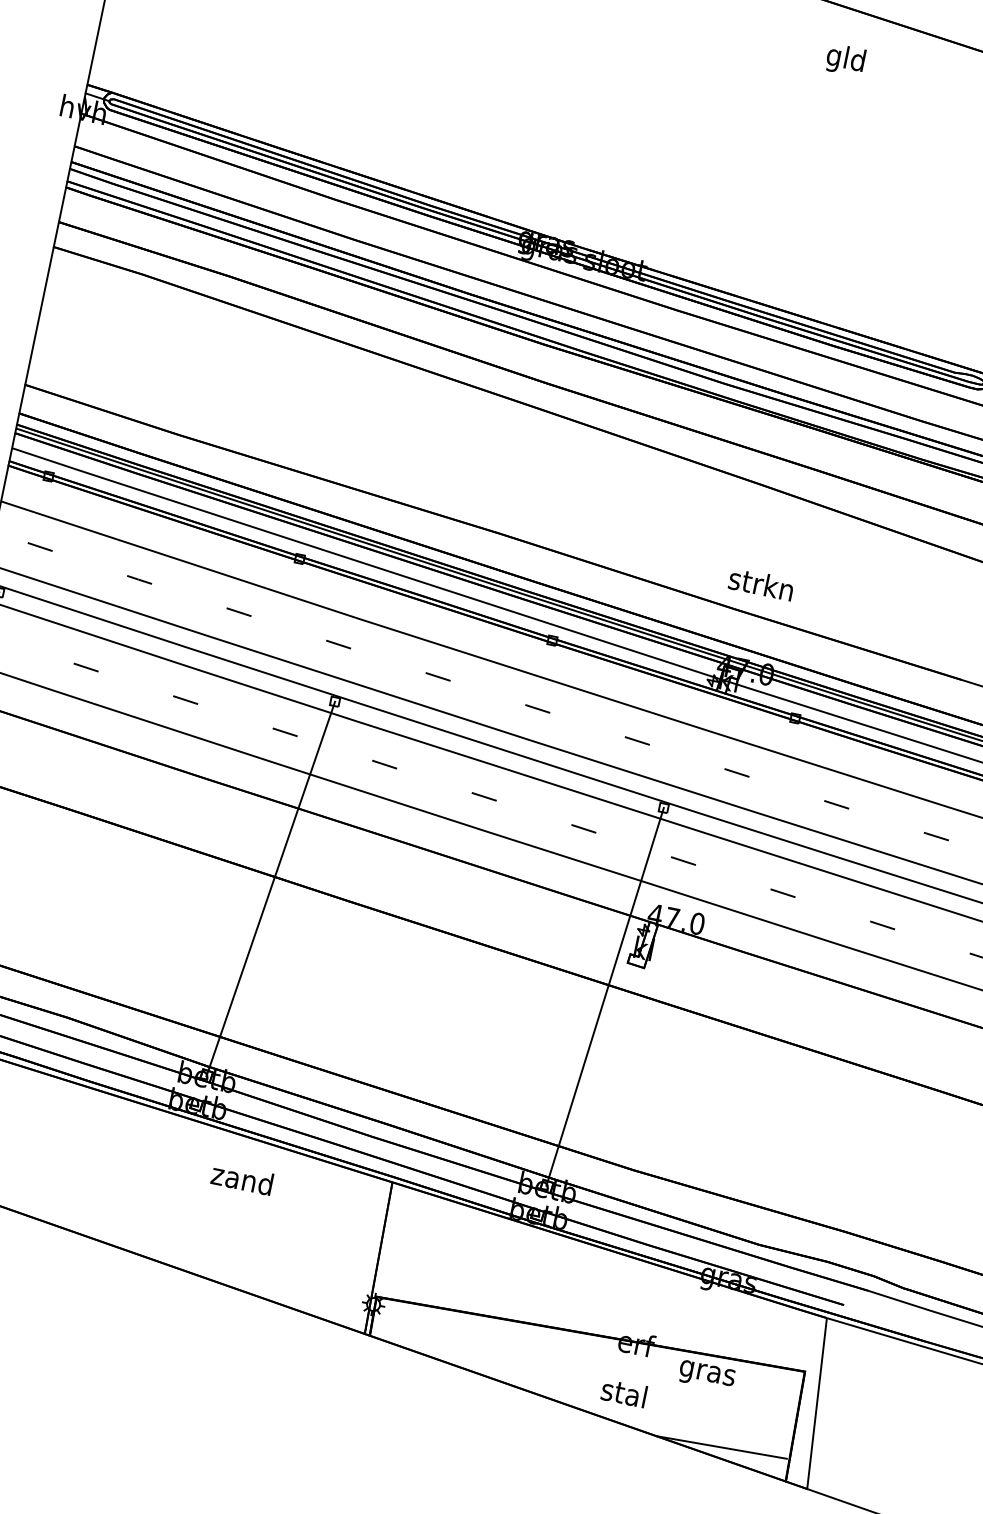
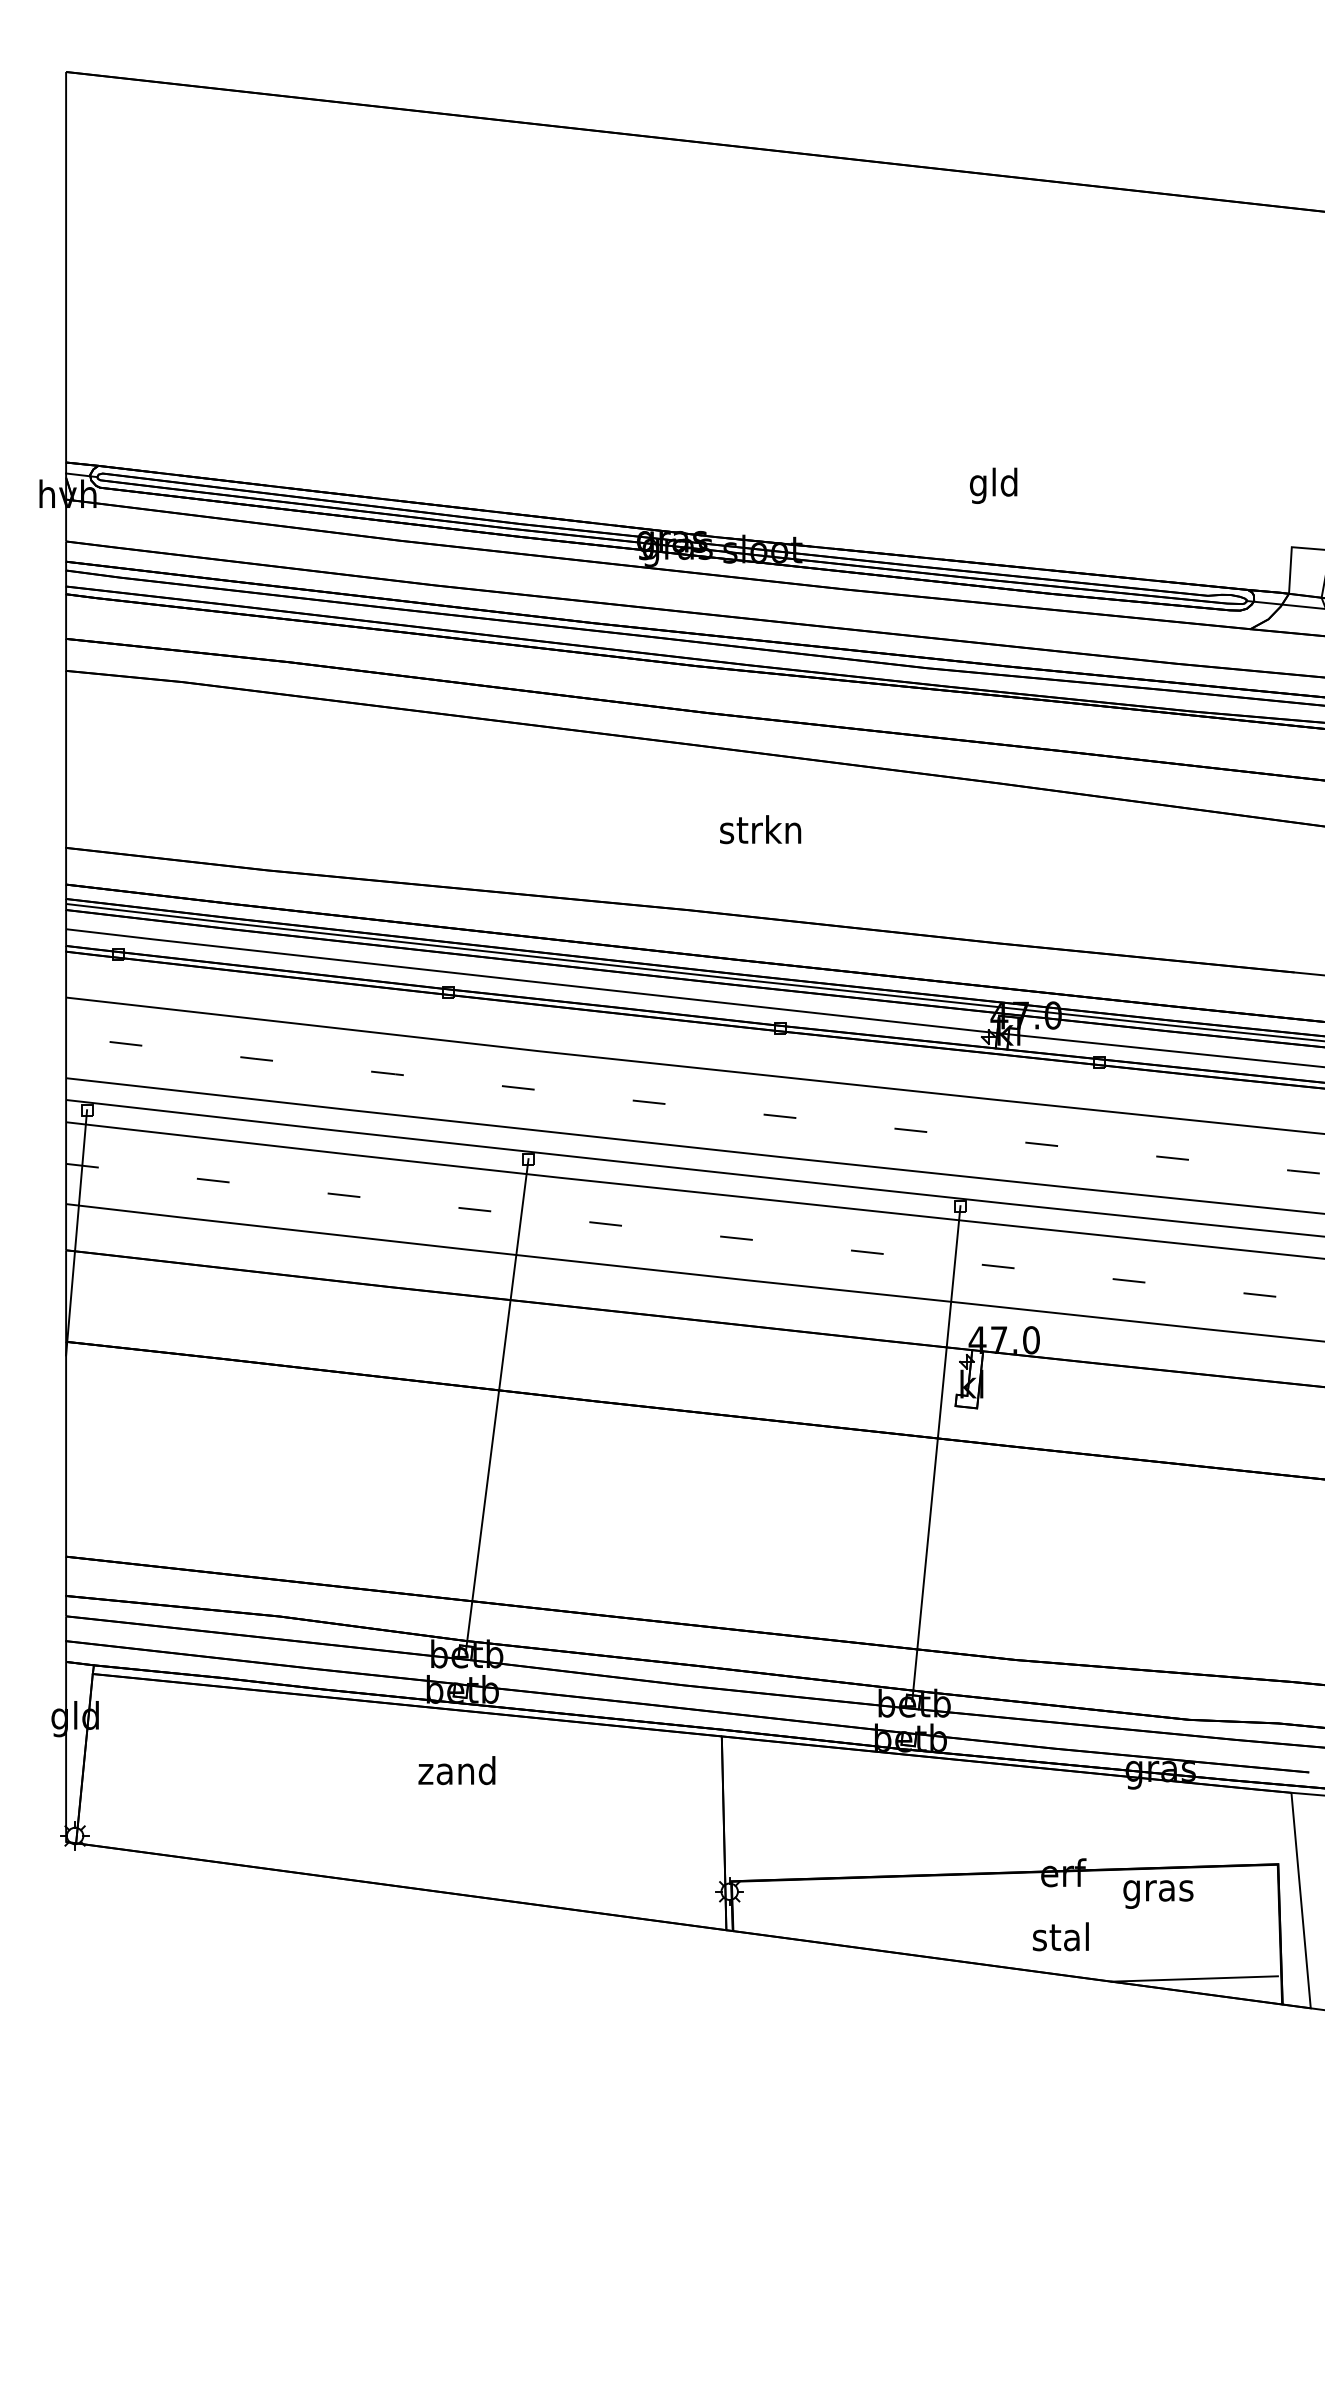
text: (845, 59) -> (993, 485), moved
text: (761, 584) -> (760, 829), moved
text: (241, 1178) -> (456, 1770), moved

